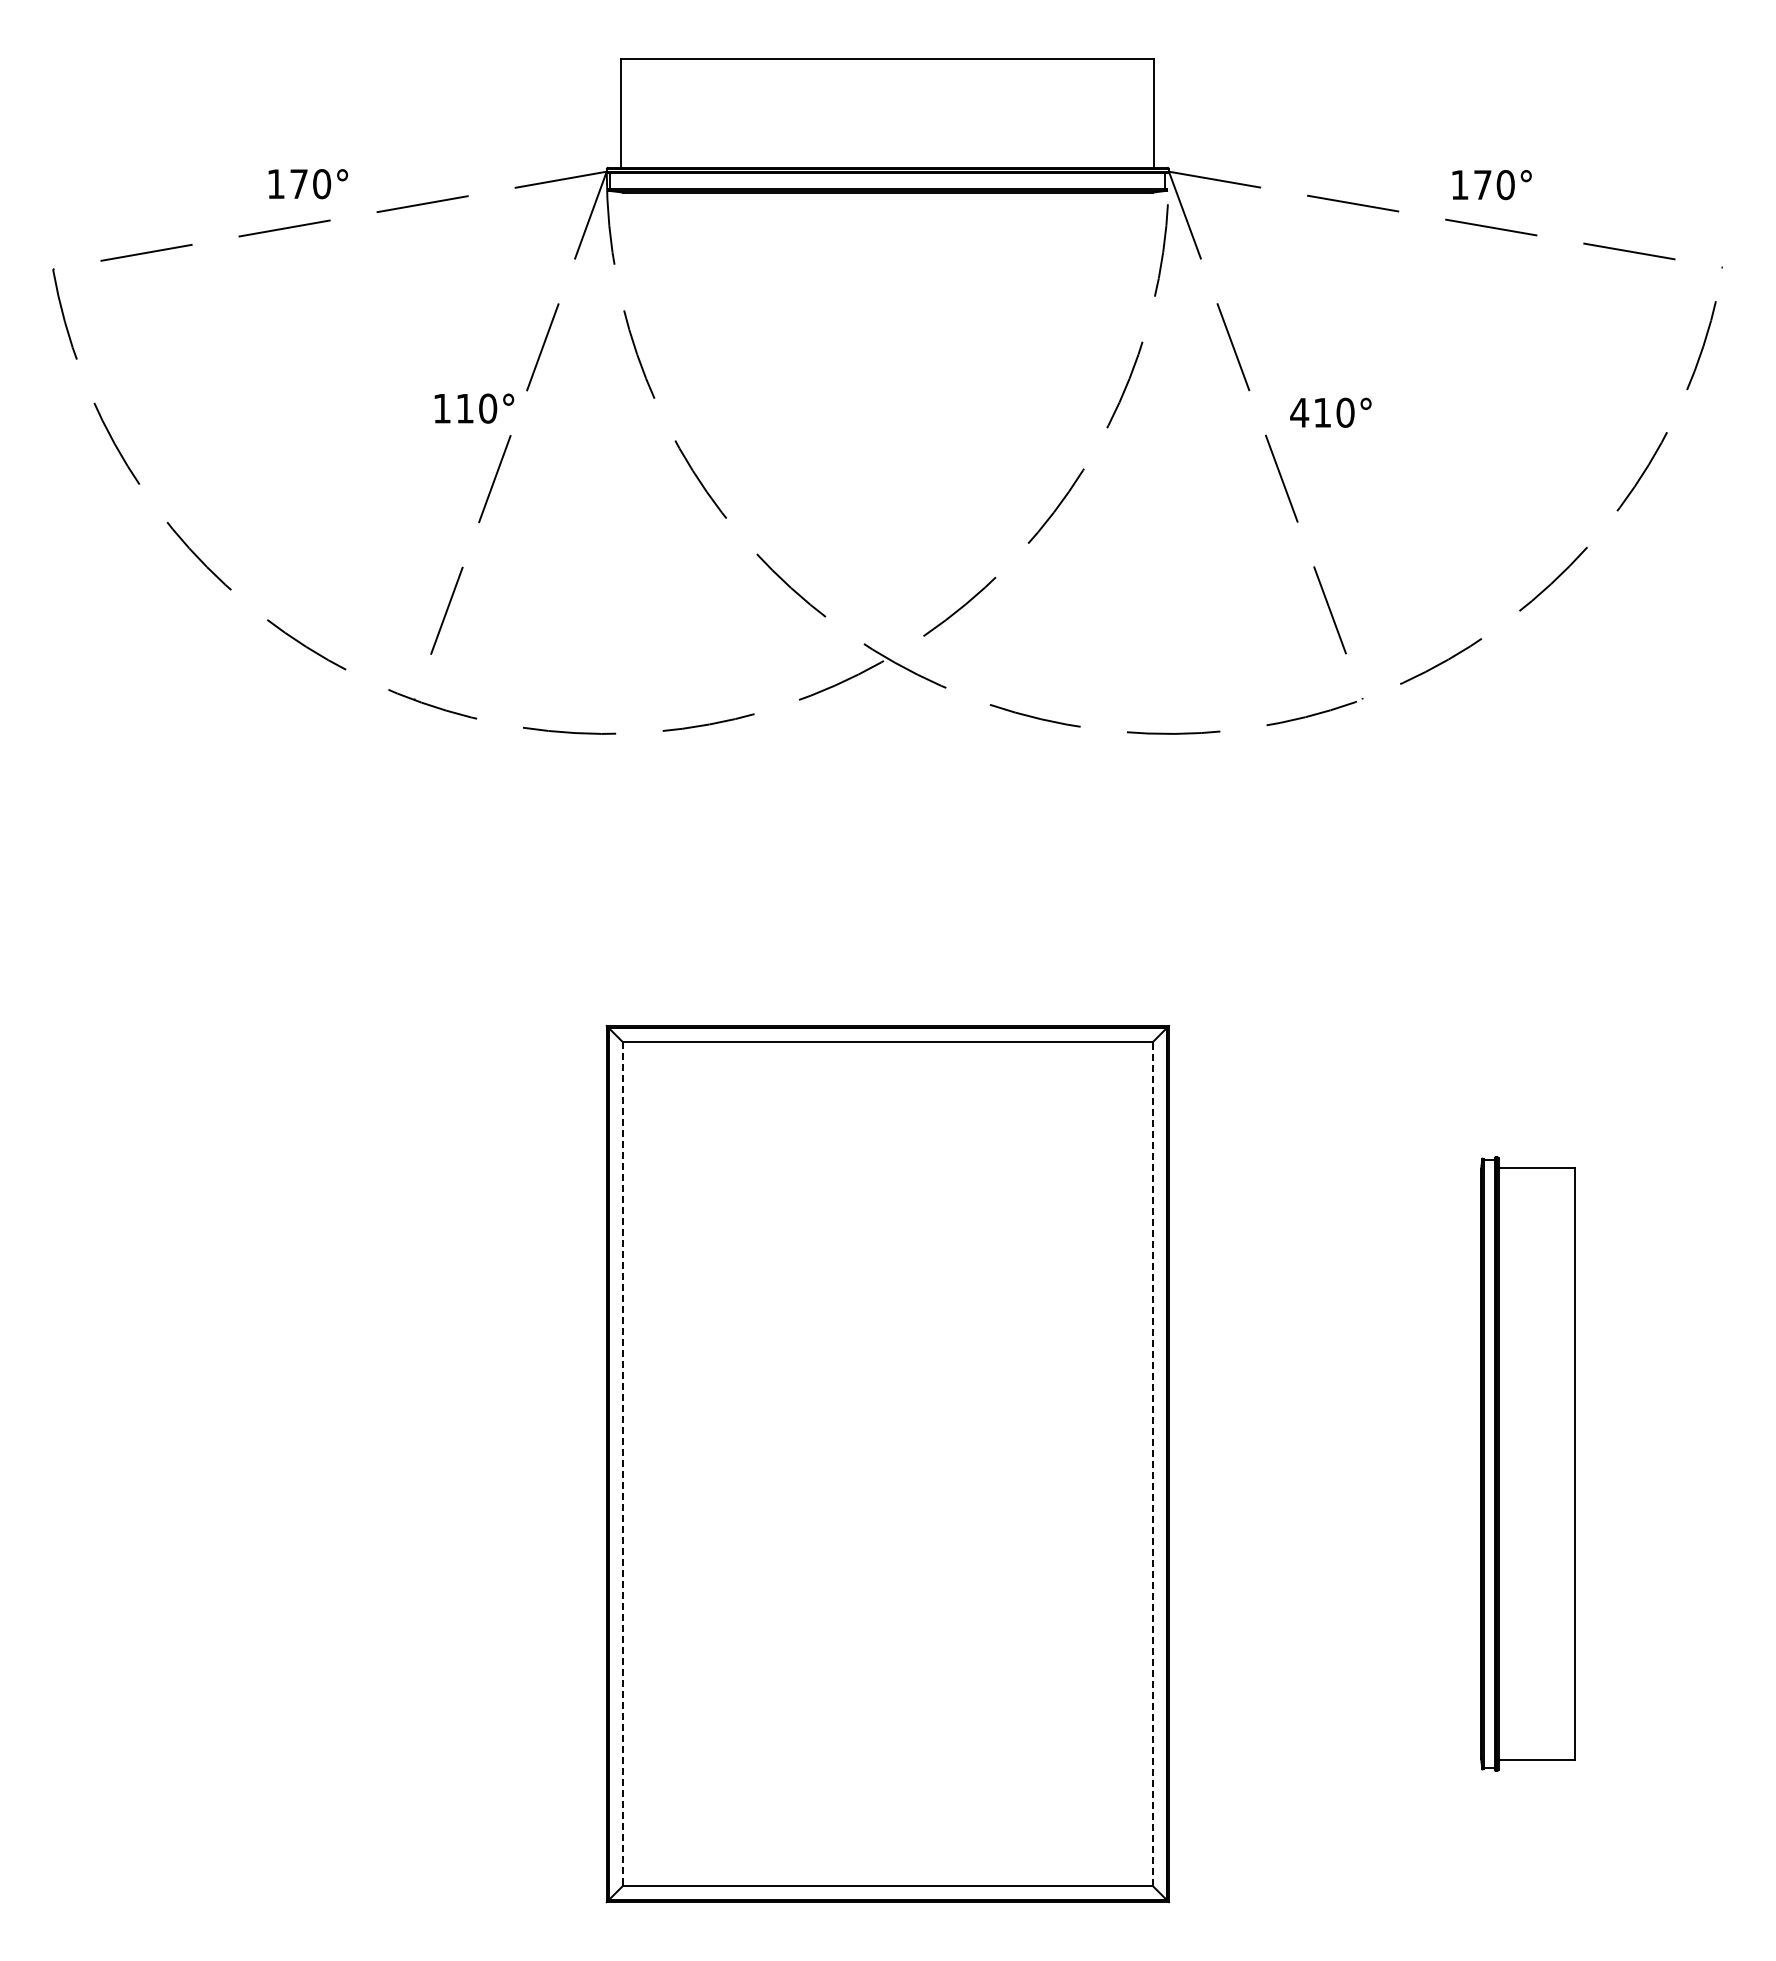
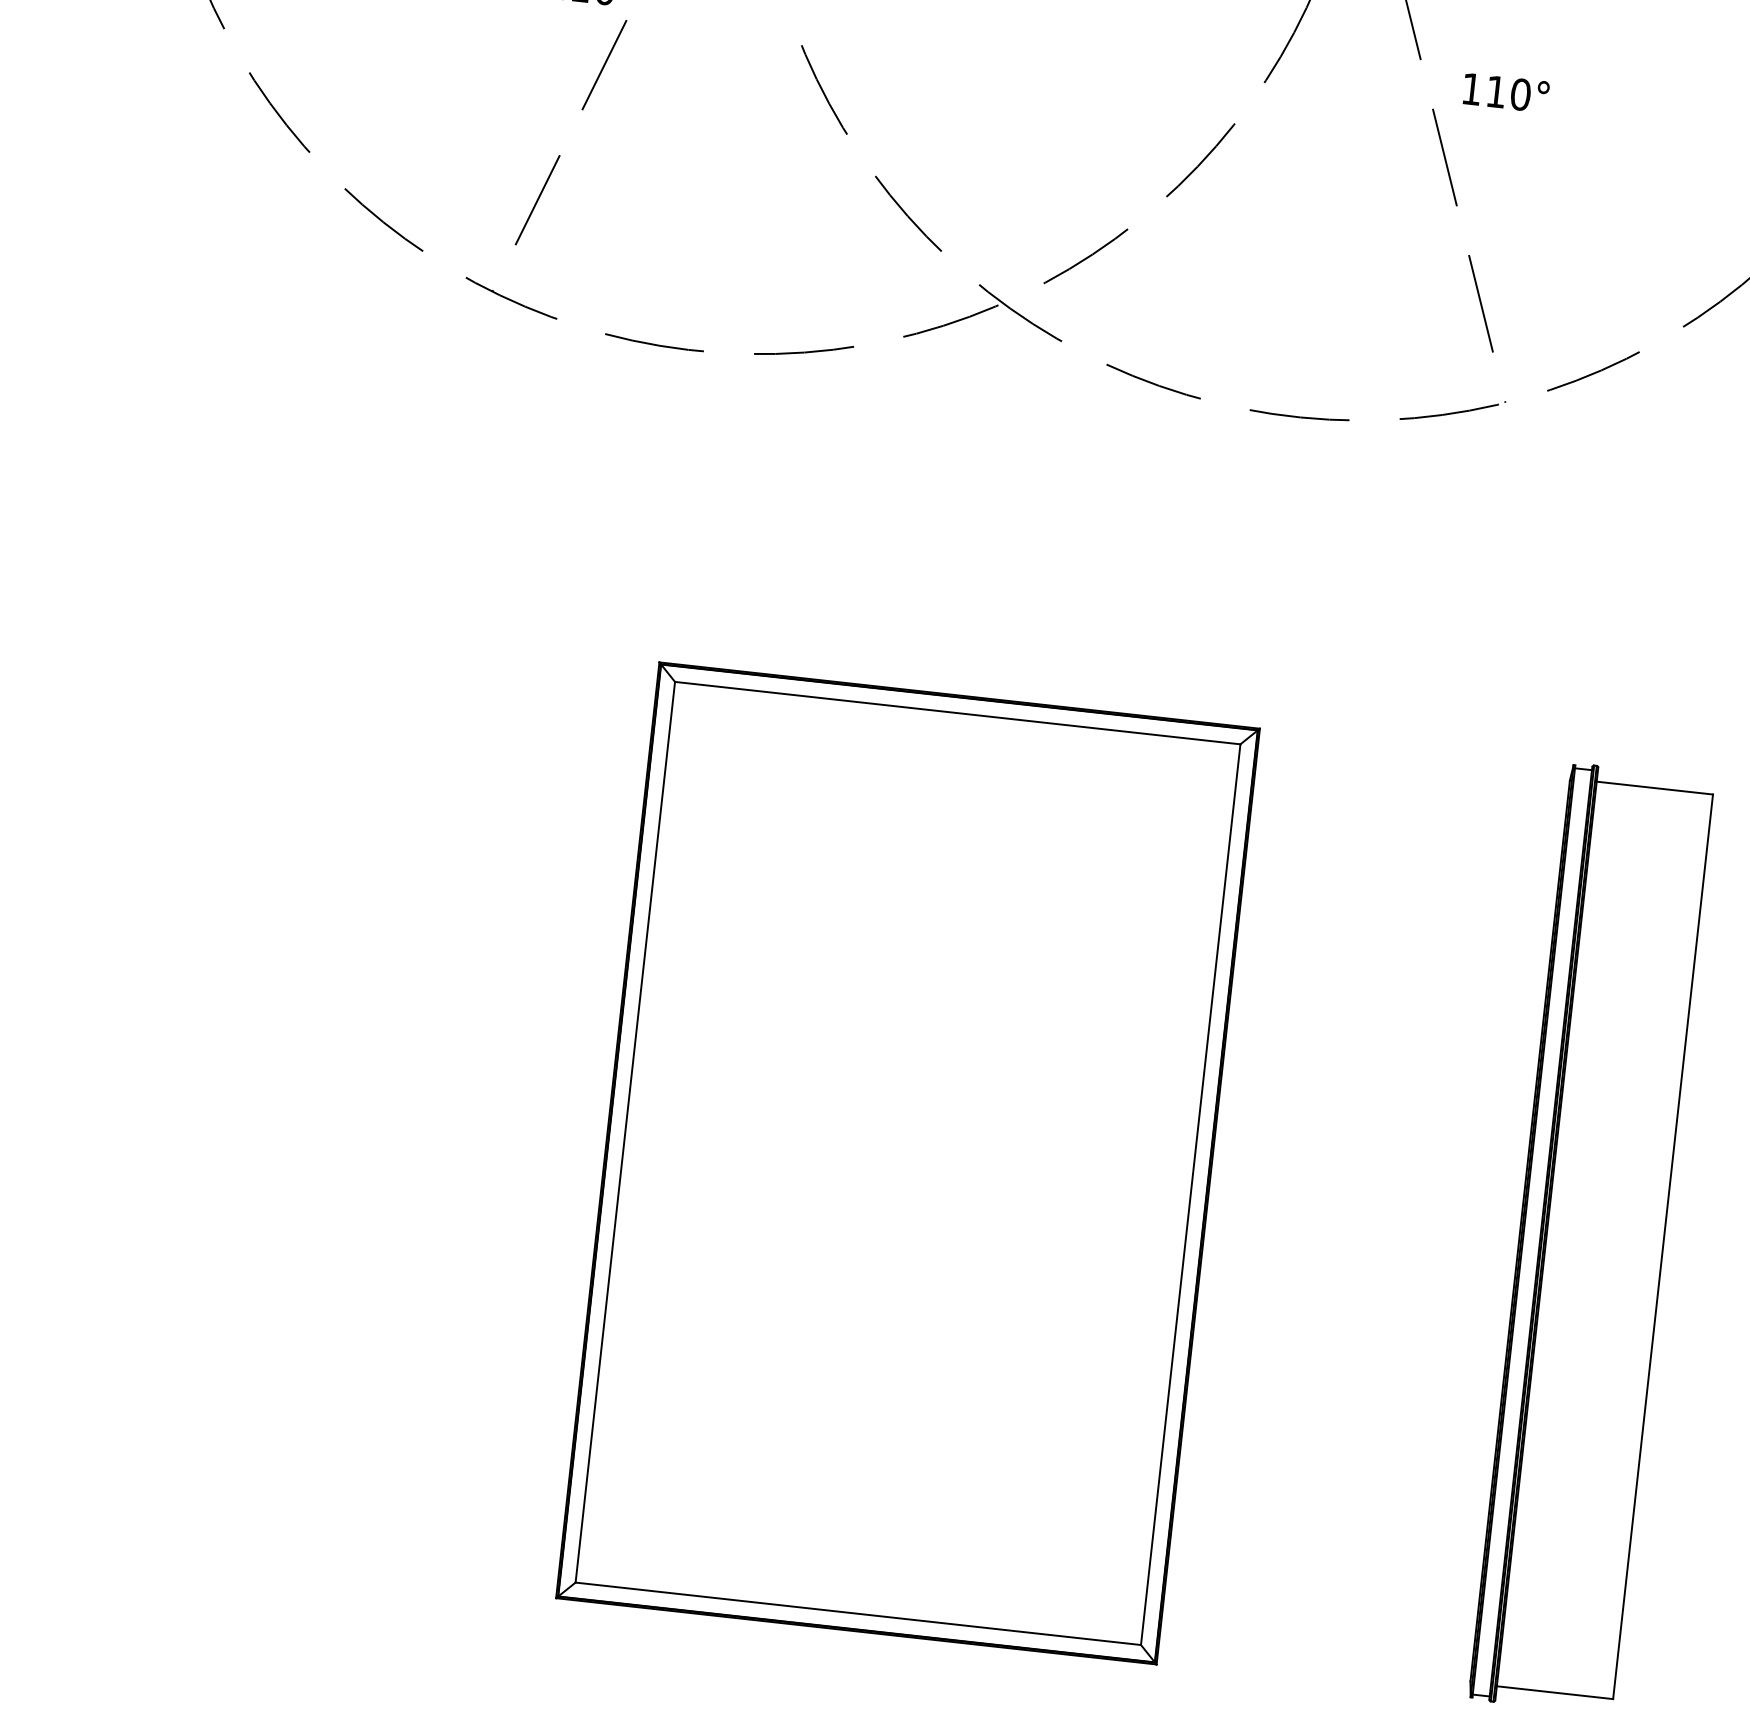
text: (1299, 412) -> (1471, 88), 410° -> 110°
part: (1527, 1463) -> (1591, 1238), size x1.43
line: (623, 1464) -> (625, 1132), dashed -> solid
line: (1152, 1464) -> (1190, 1195), dashed -> solid

